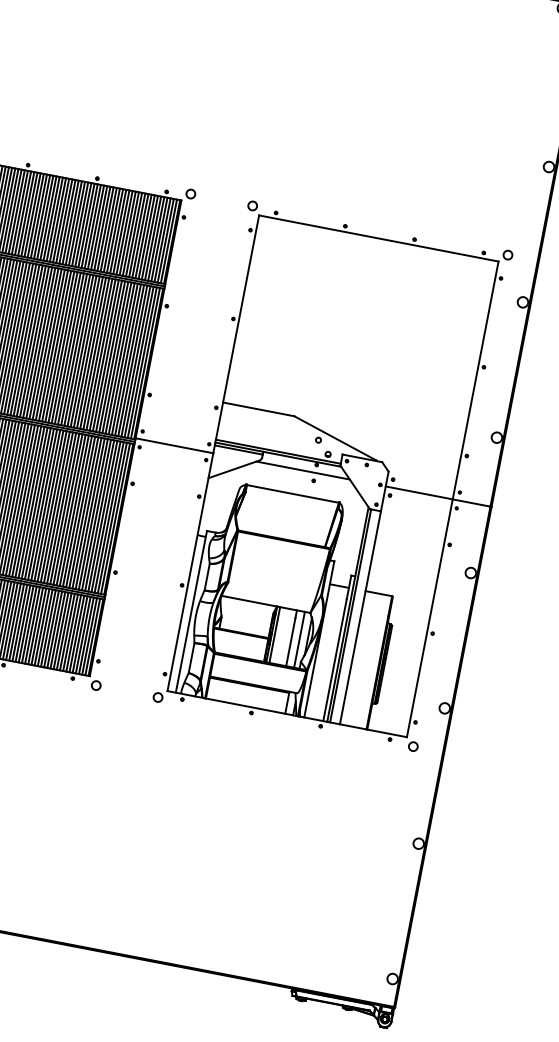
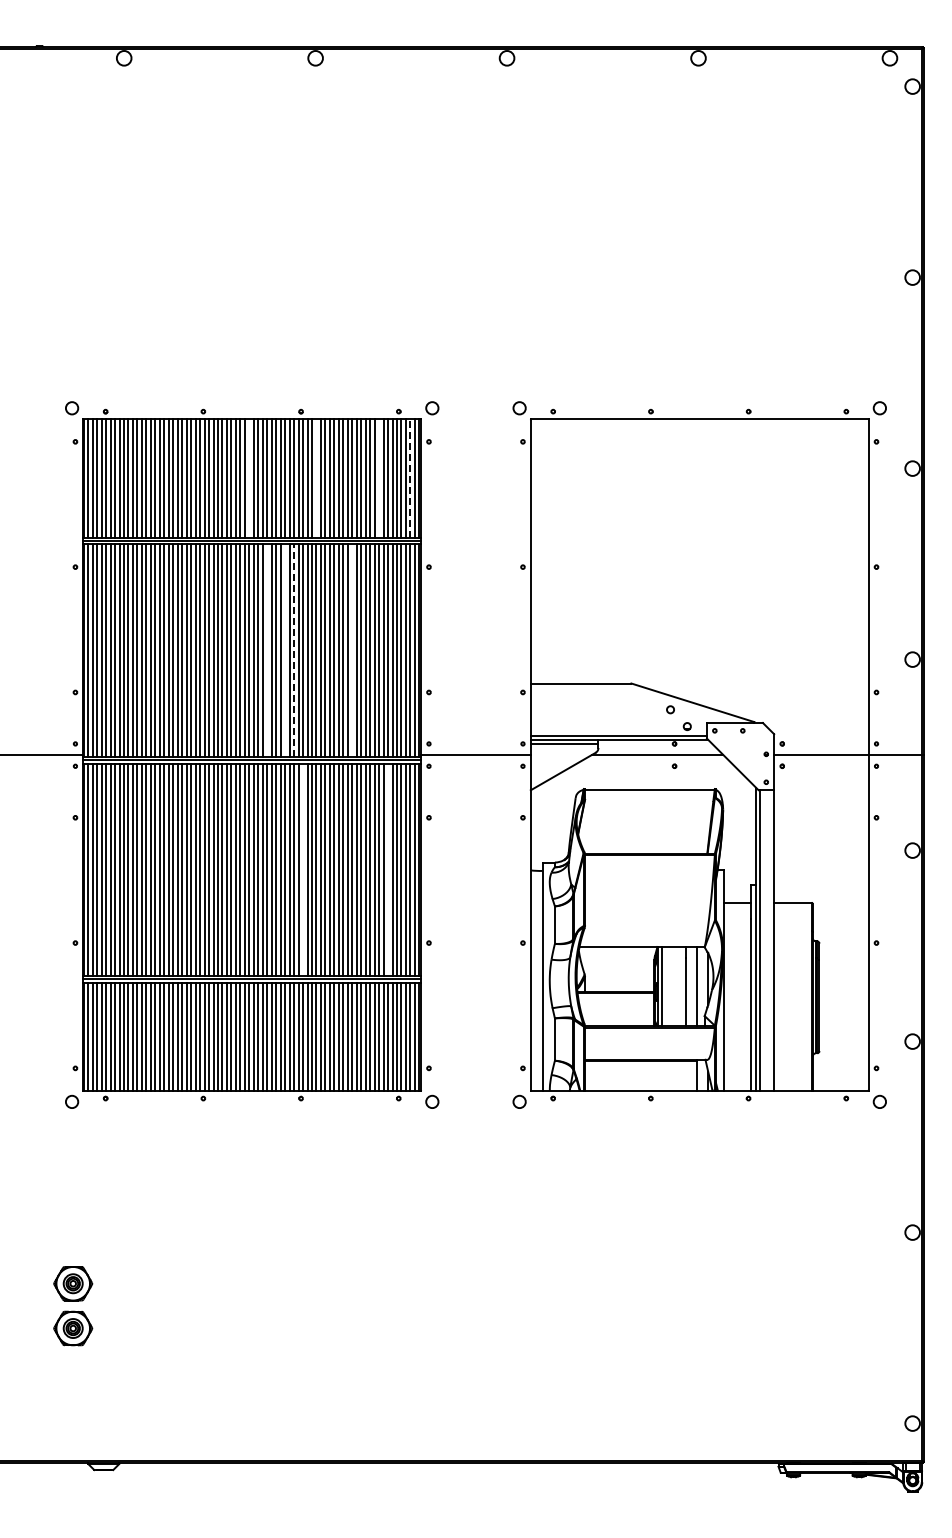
line: (51, 218) -> (249, 478), removed
line: (99, 228) -> (316, 478), removed
line: (143, 236) -> (379, 478), removed
line: (165, 240) -> (410, 478), solid -> dashed
line: (41, 343) -> (267, 650), removed
line: (53, 345) -> (285, 650), removed
line: (60, 346) -> (294, 650), solid -> dashed
line: (101, 354) -> (352, 650), removed
line: (36, 503) -> (303, 869), removed
line: (96, 514) -> (388, 869), removed

